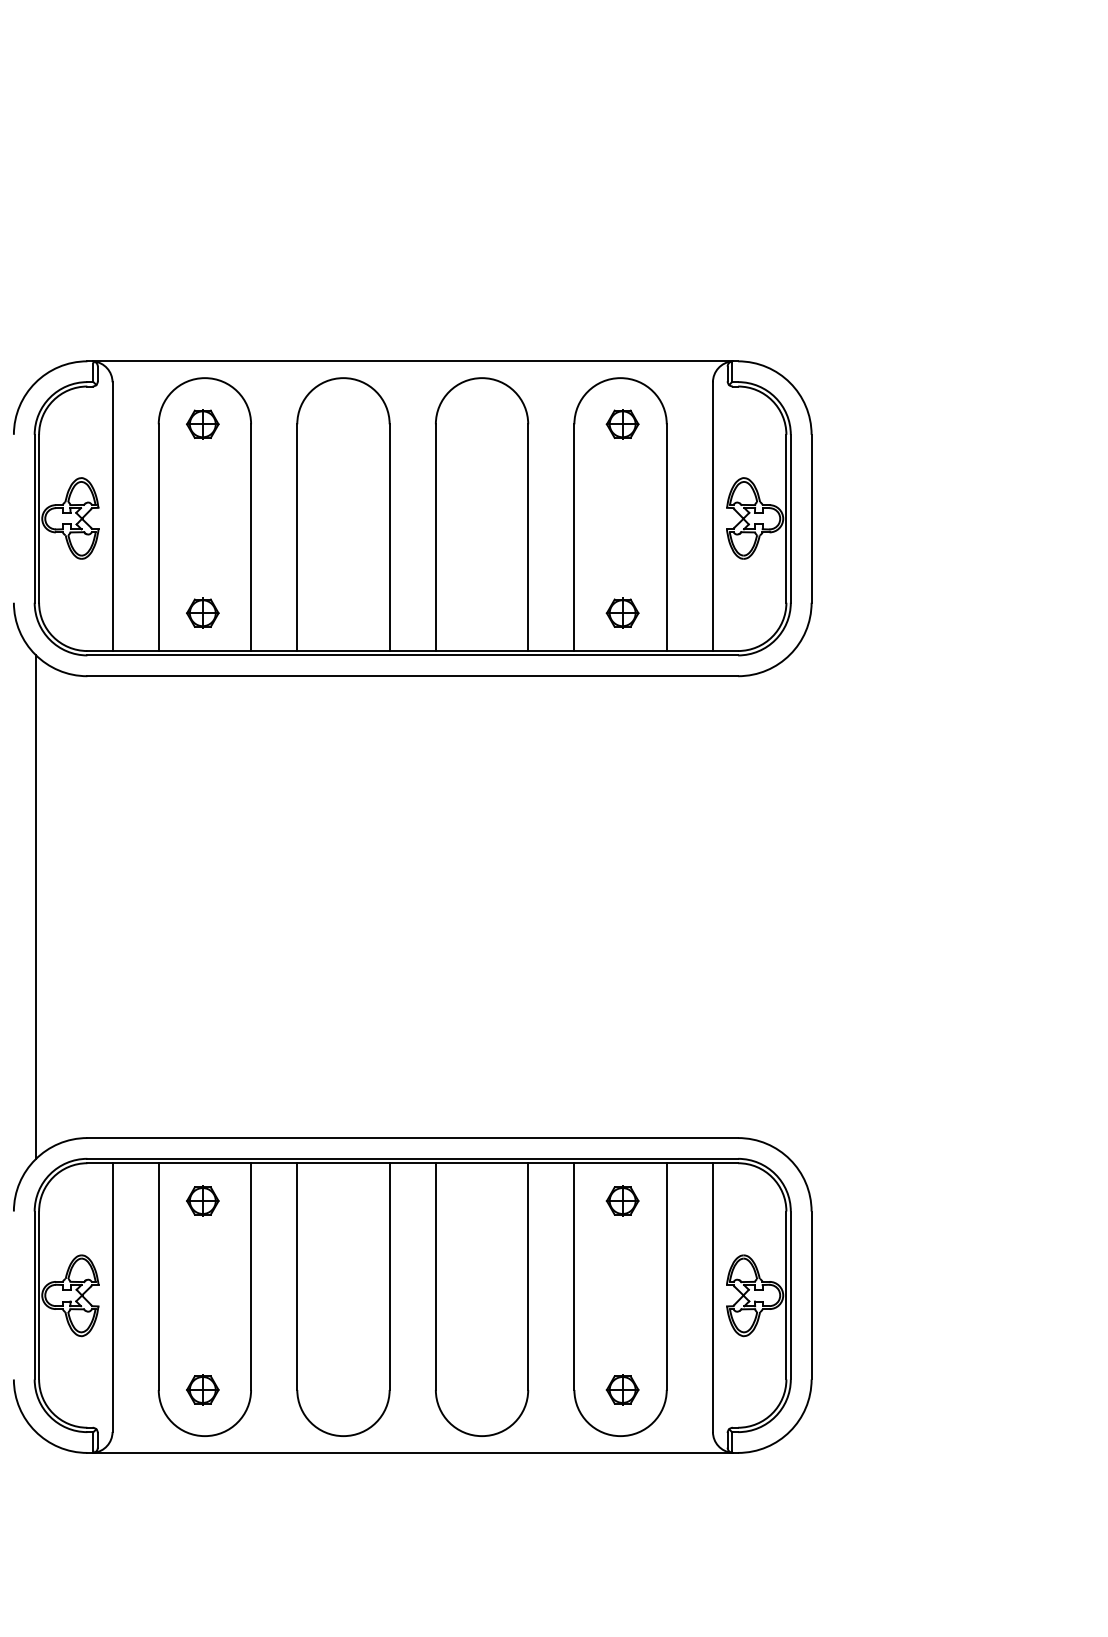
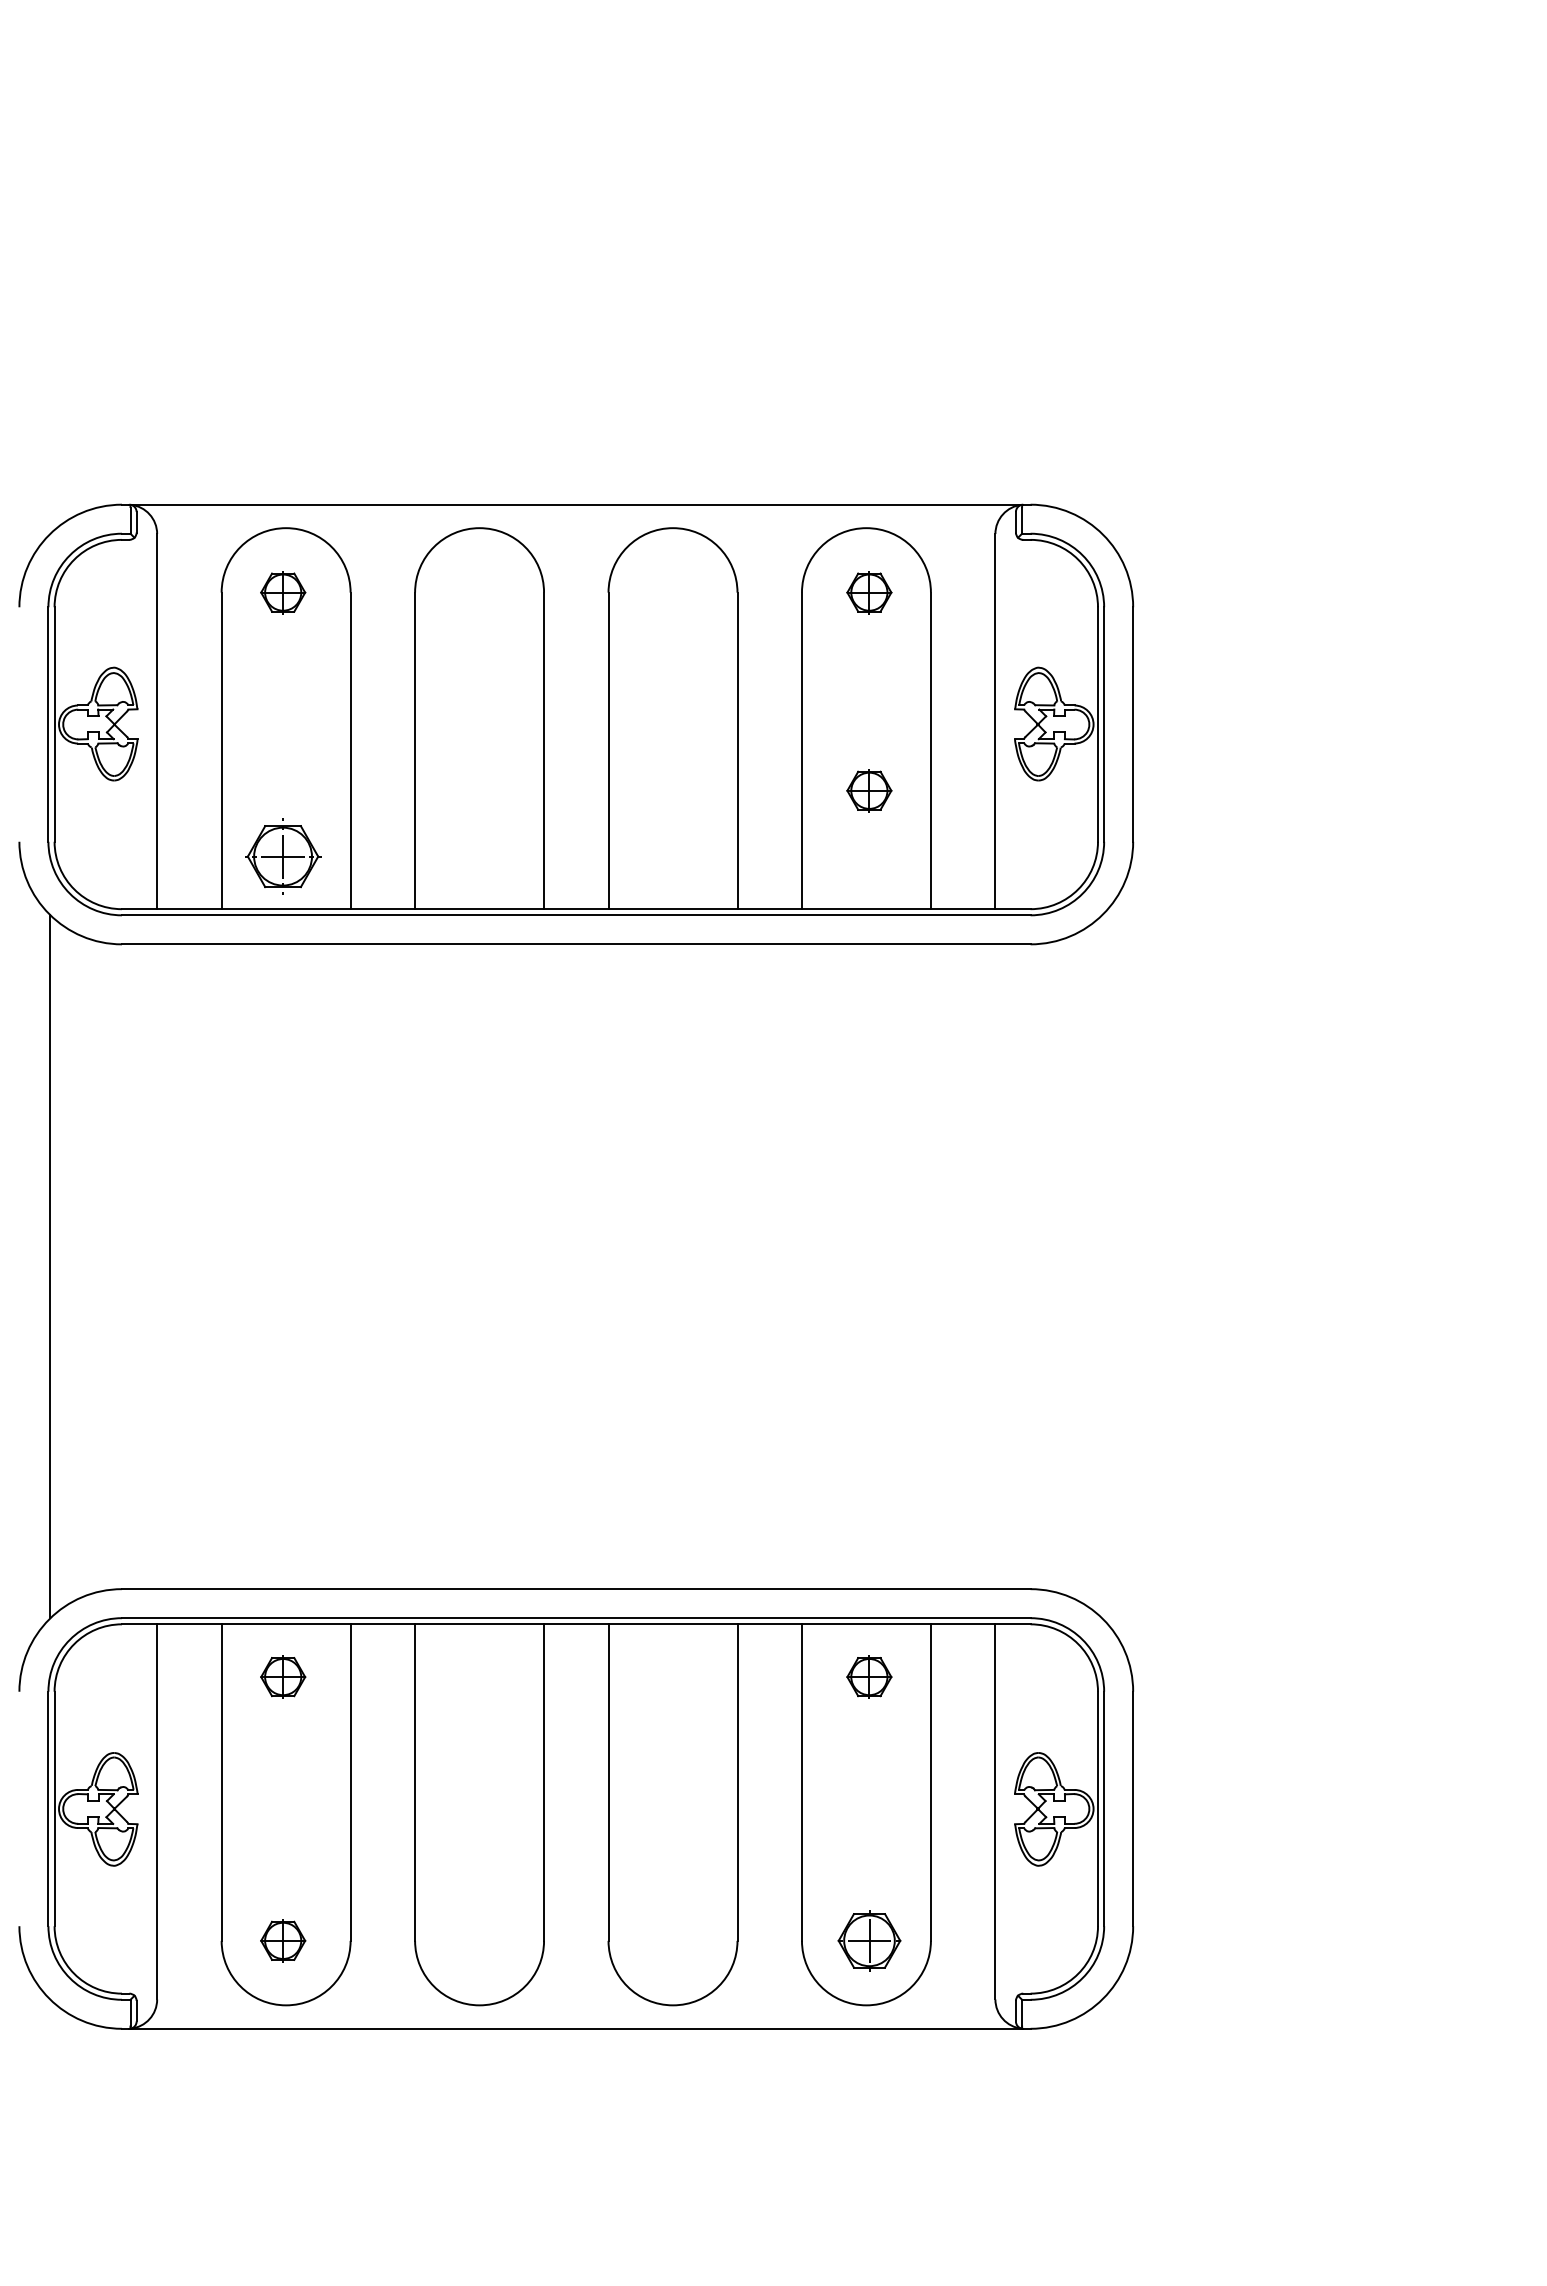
part: (202, 612) -> (282, 855), size x1.6
part: (622, 612) -> (869, 789), moved
part: (622, 1389) -> (869, 1940), size x1.4

